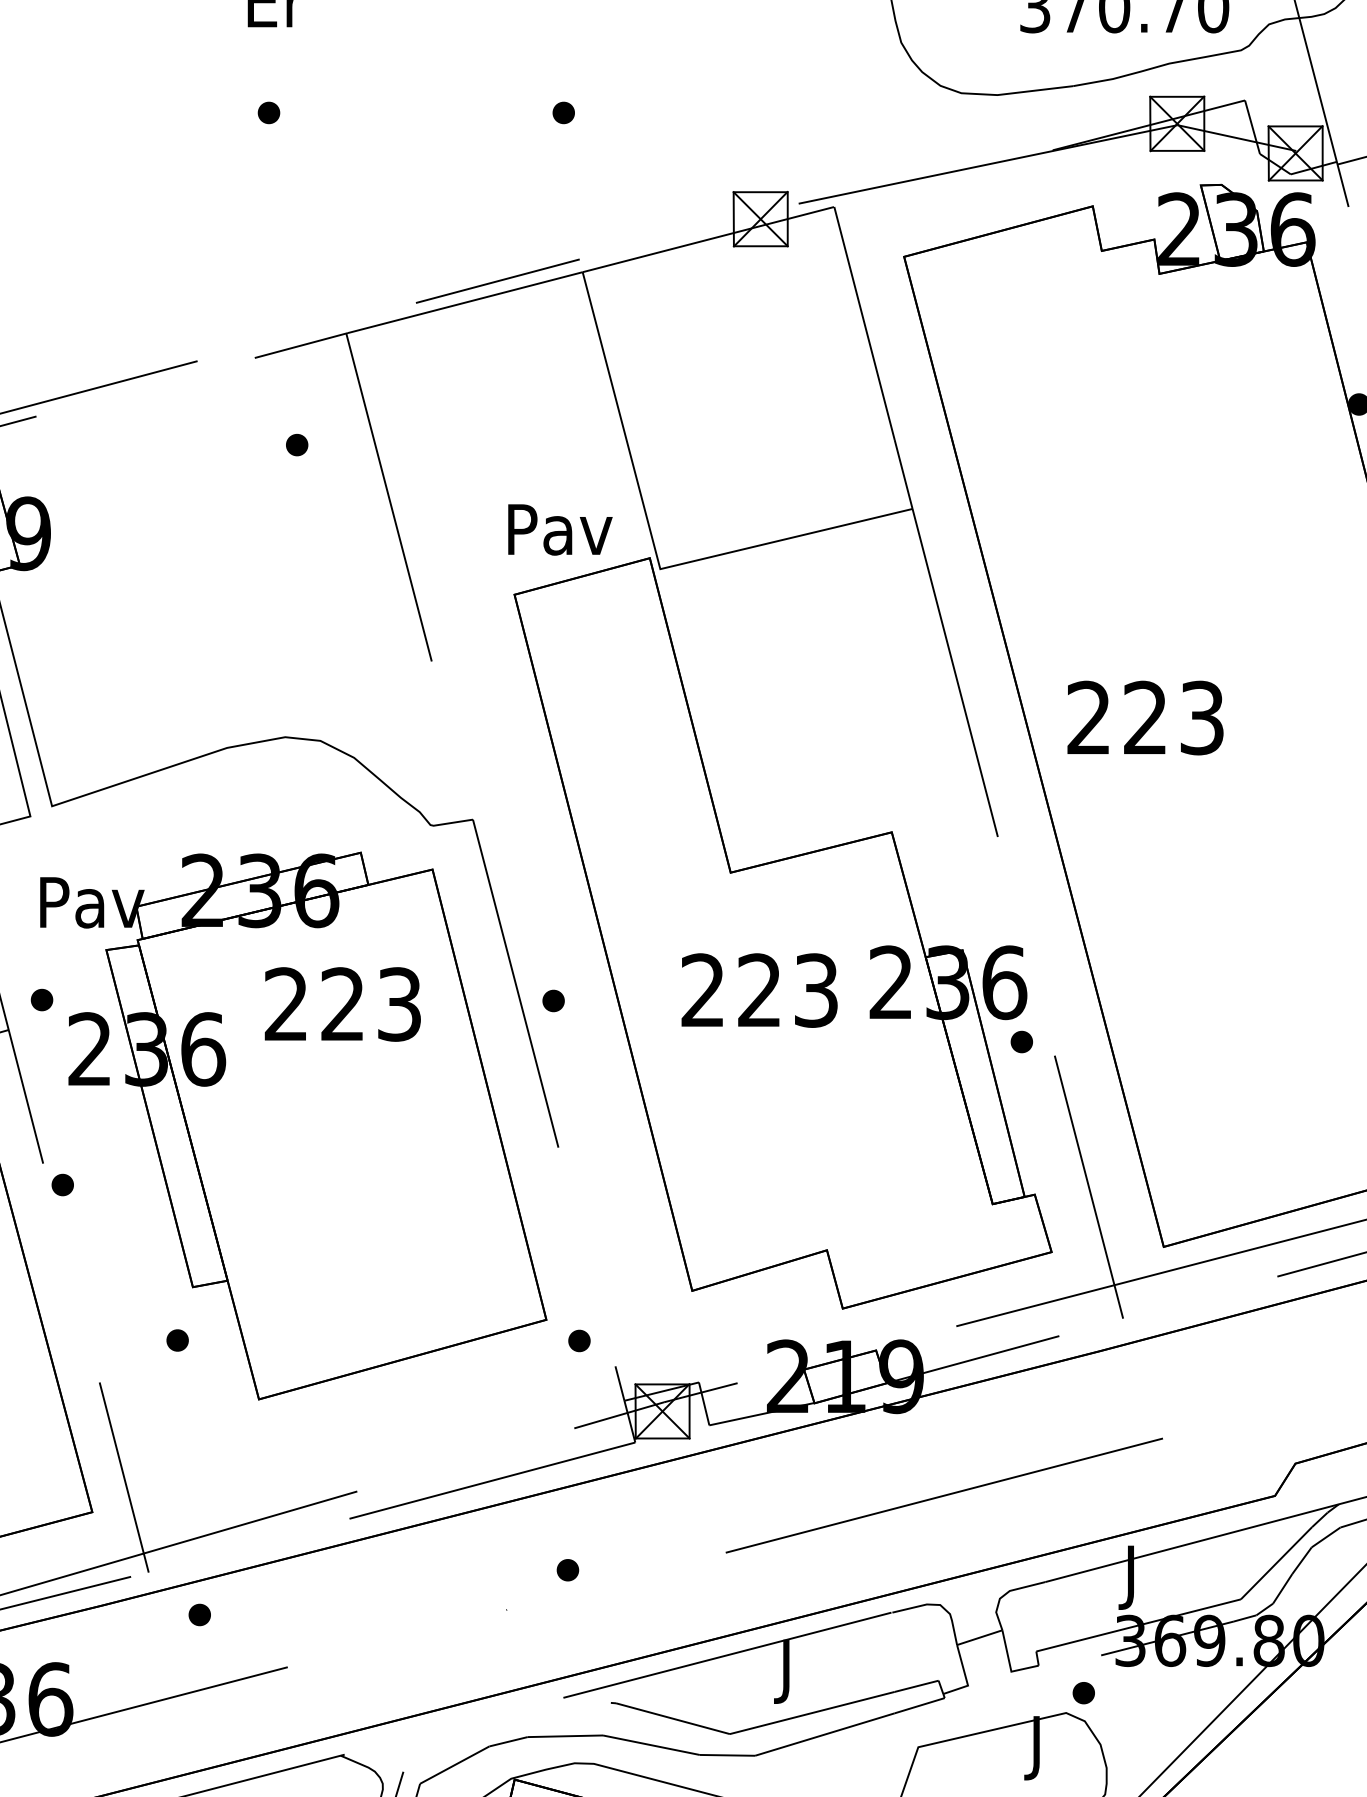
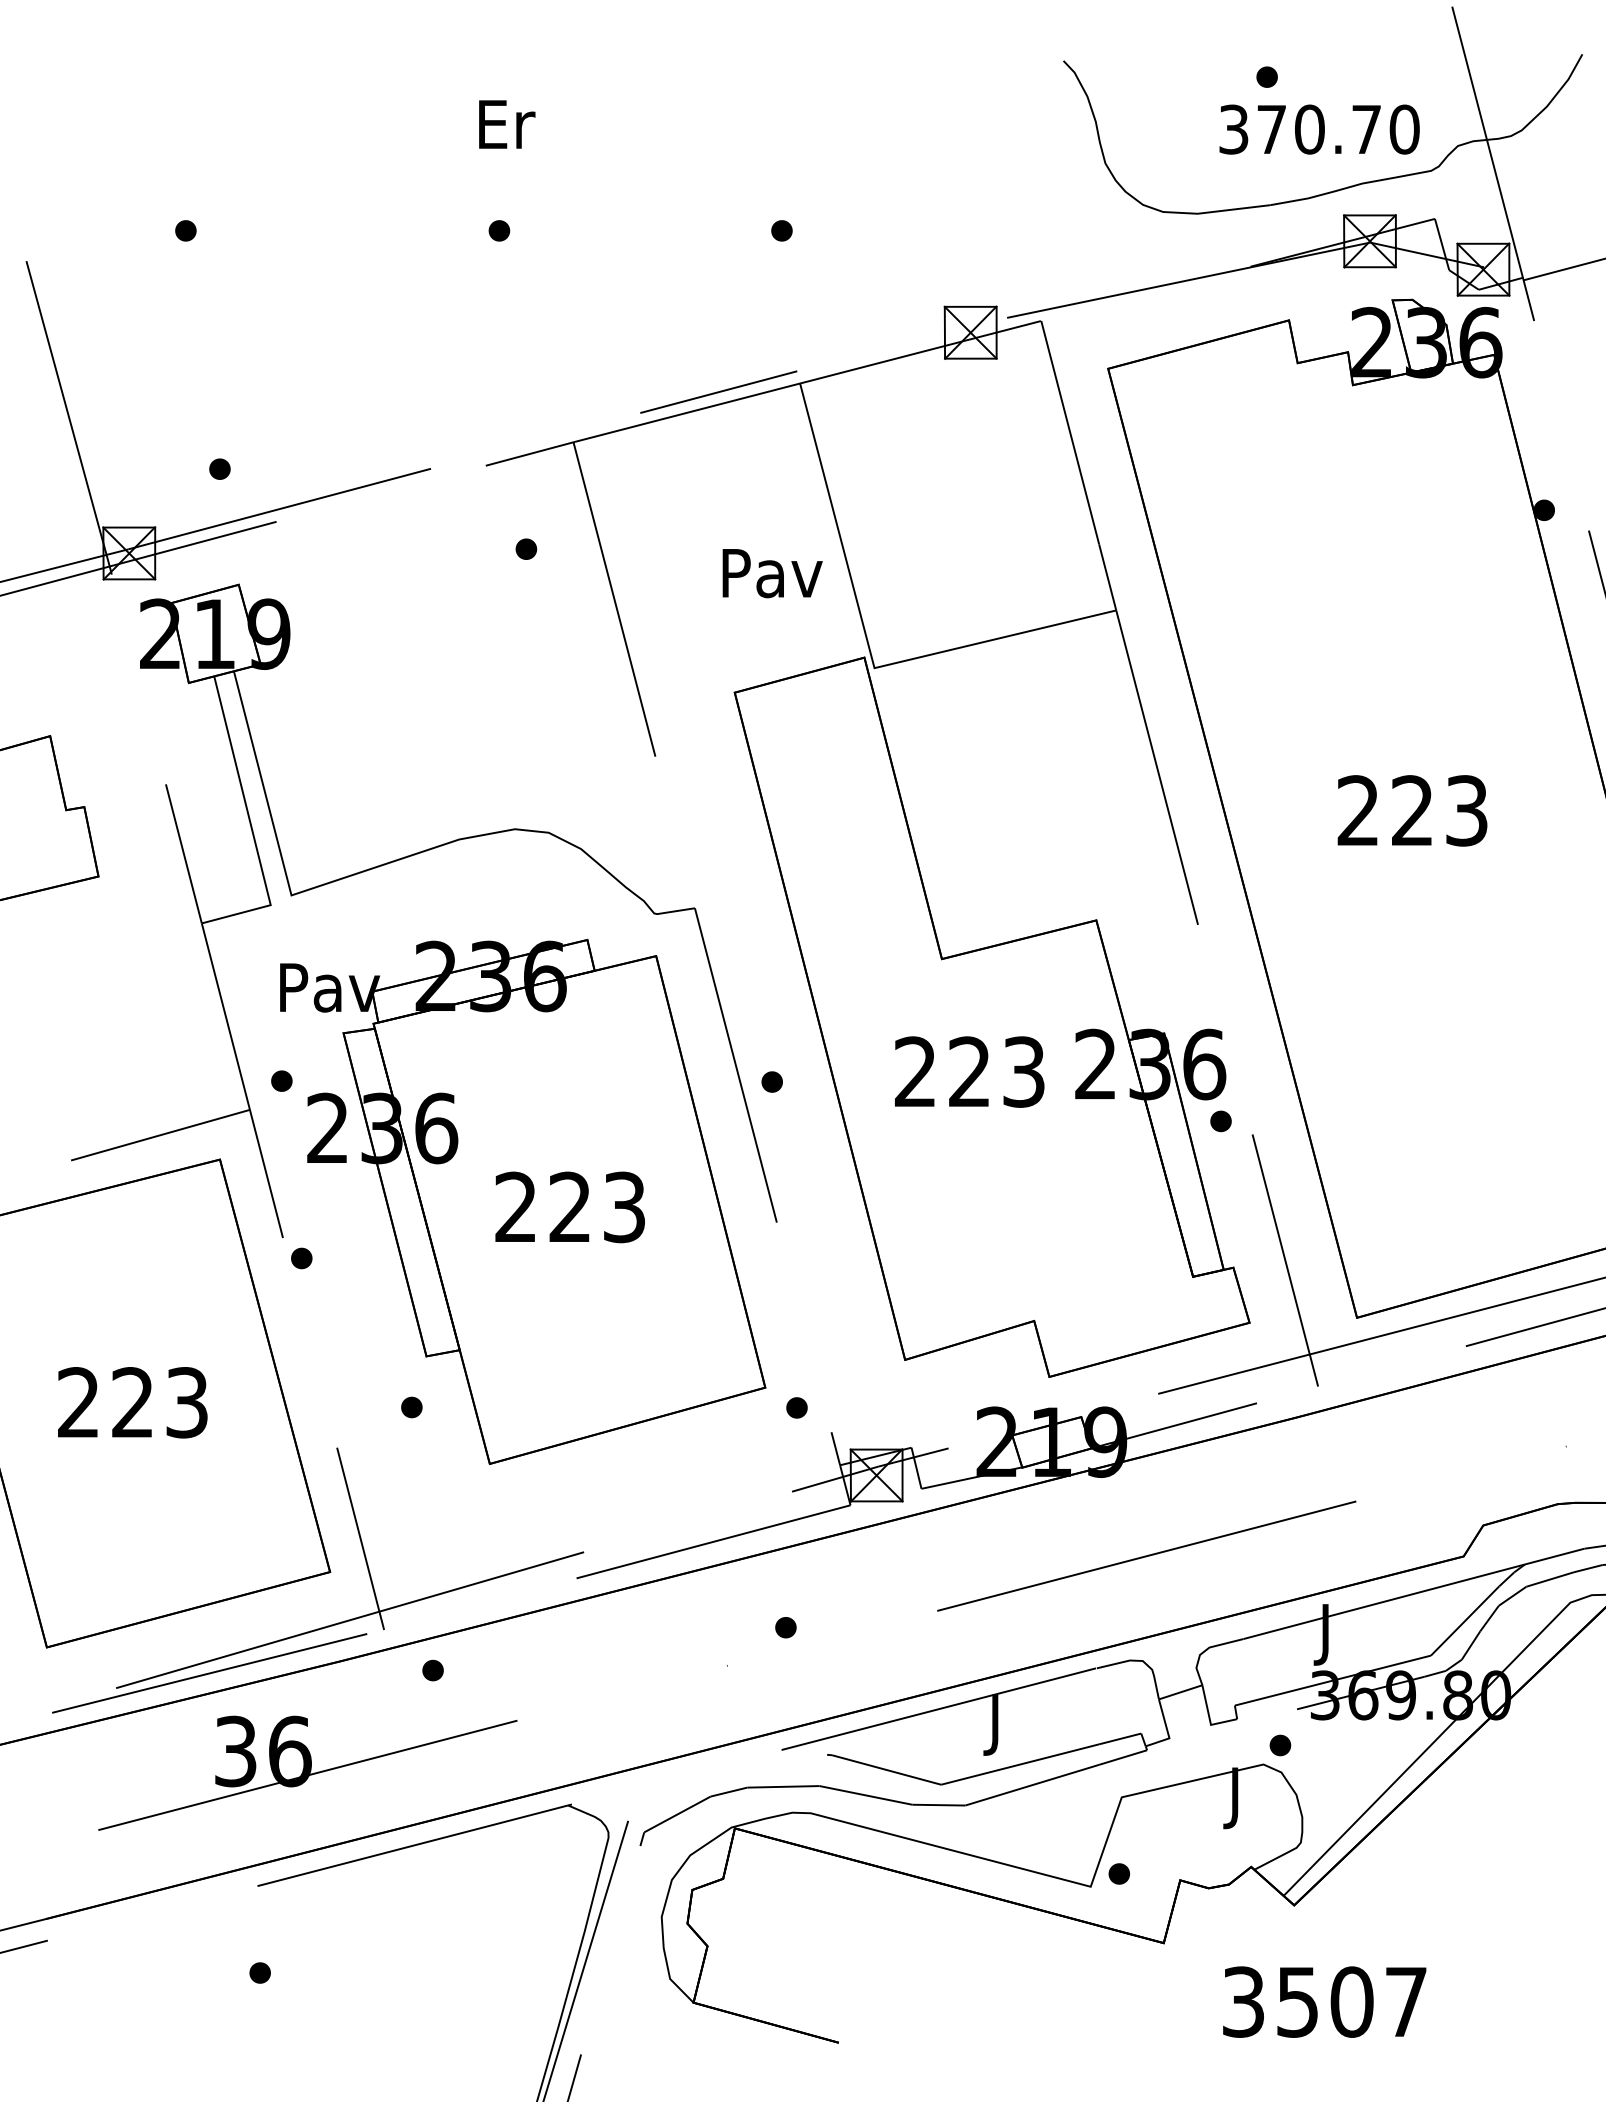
text: (560, 529) -> (772, 573), moved
text: (1145, 717) -> (1412, 810), moved
text: (342, 1004) -> (569, 1207), moved

